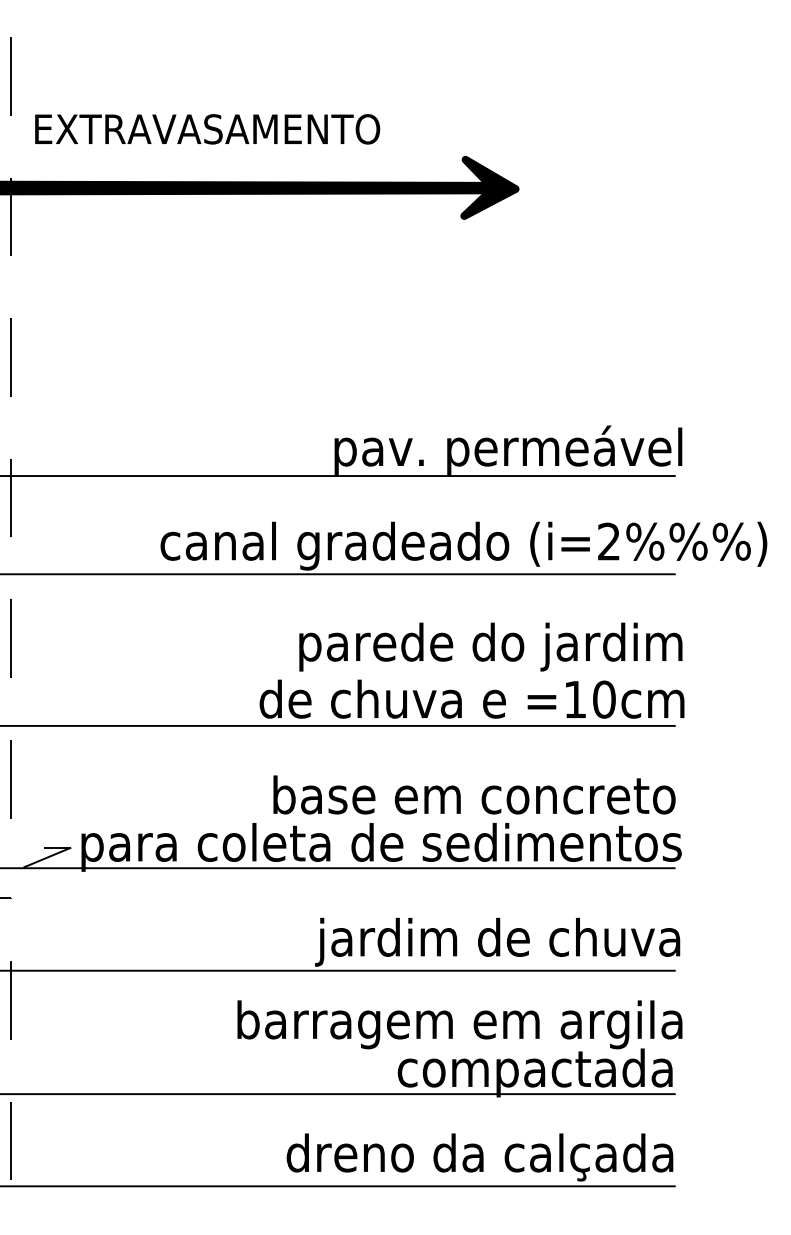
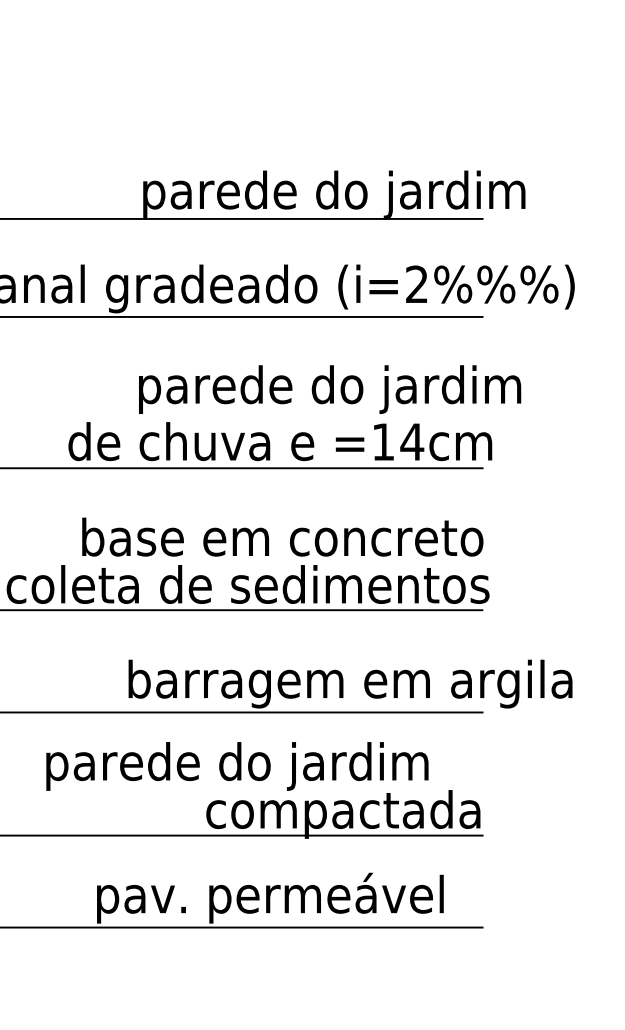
text: (552, 449) -> (360, 192), pav. permeável -> parede do jardim
text: (490, 646) -> (329, 389), moved
text: (604, 699) -> (412, 441), =10cm -> =14cm
text: (539, 941) -> (347, 683), jardim de chuva -> barragem em argila
text: (459, 1024) -> (267, 766), barragem em argila -> parede do jardim
text: (479, 1156) -> (287, 897), dreno da calçada -> pav. permeável

